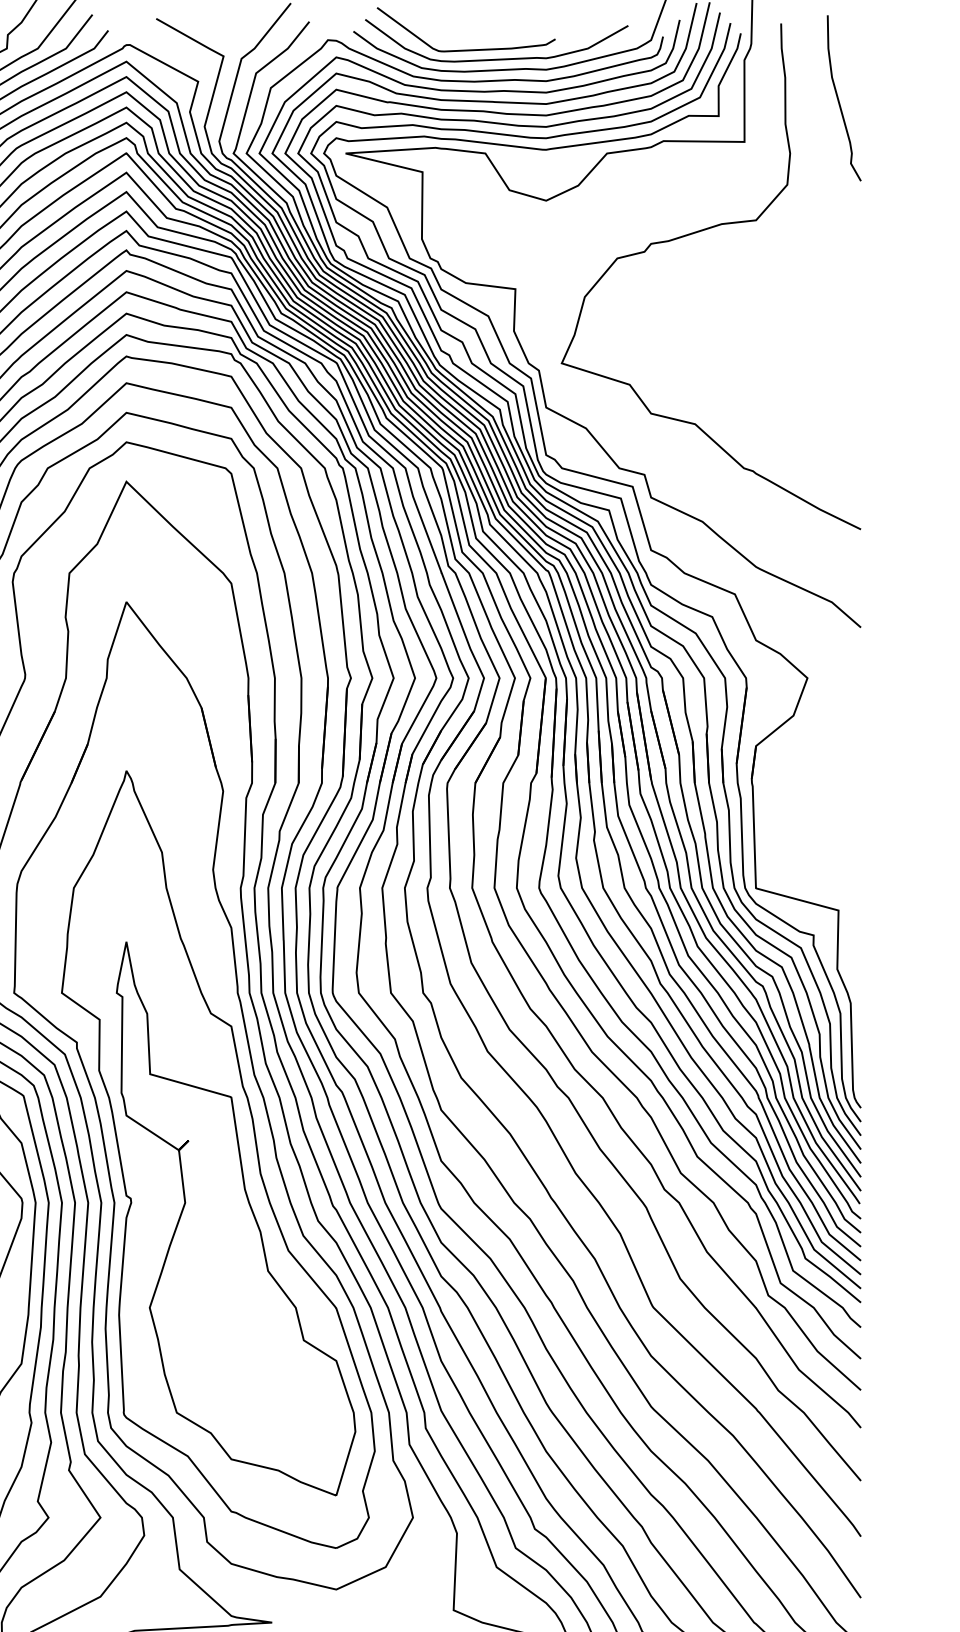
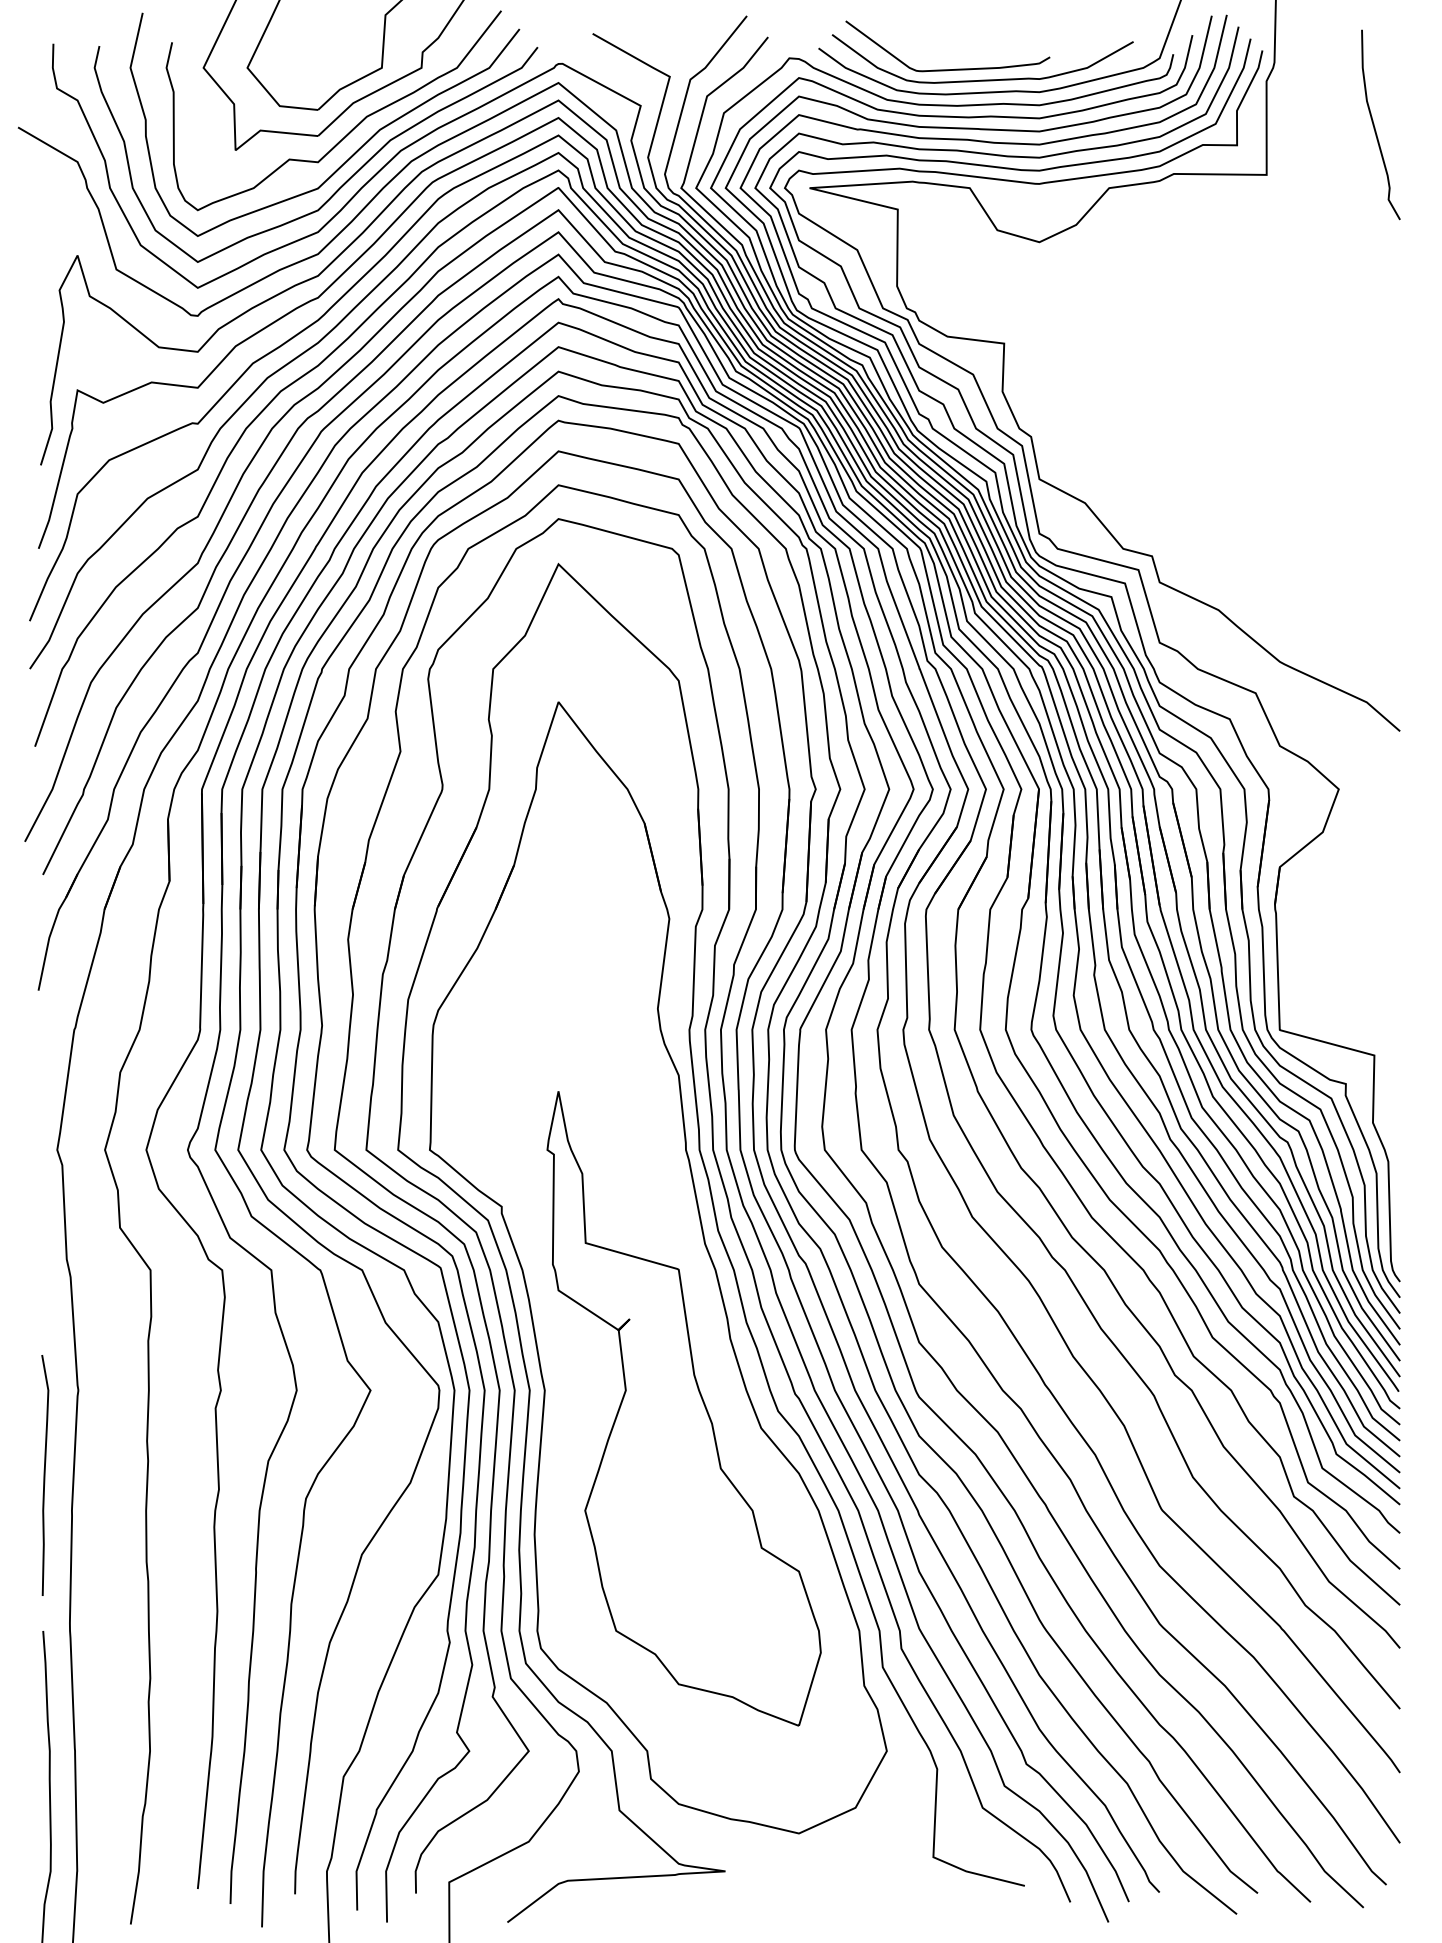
curve: (696, 233) -> (1211, 279), removed
part: (218, 1159) -> (663, 1340), removed

